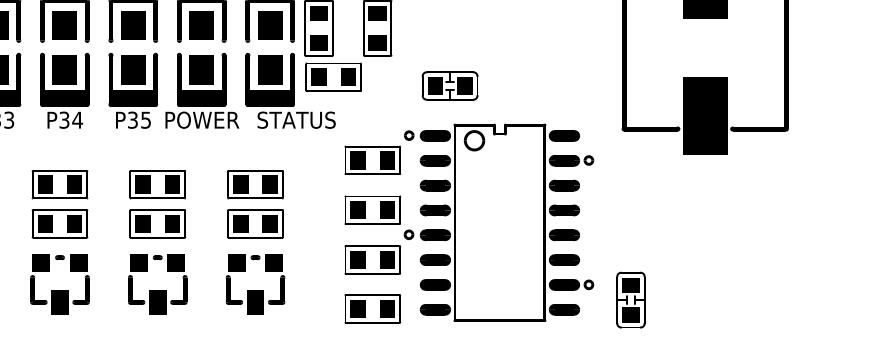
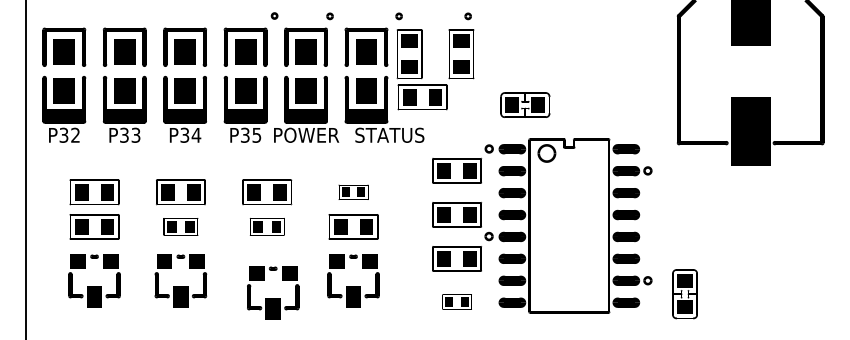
part: (255, 184) -> (353, 192), size x0.6
part: (59, 223) -> (180, 226), size x0.7
part: (158, 223) -> (267, 226), size x0.7
part: (158, 284) -> (273, 292), moved
part: (372, 308) -> (456, 301), size x0.6

